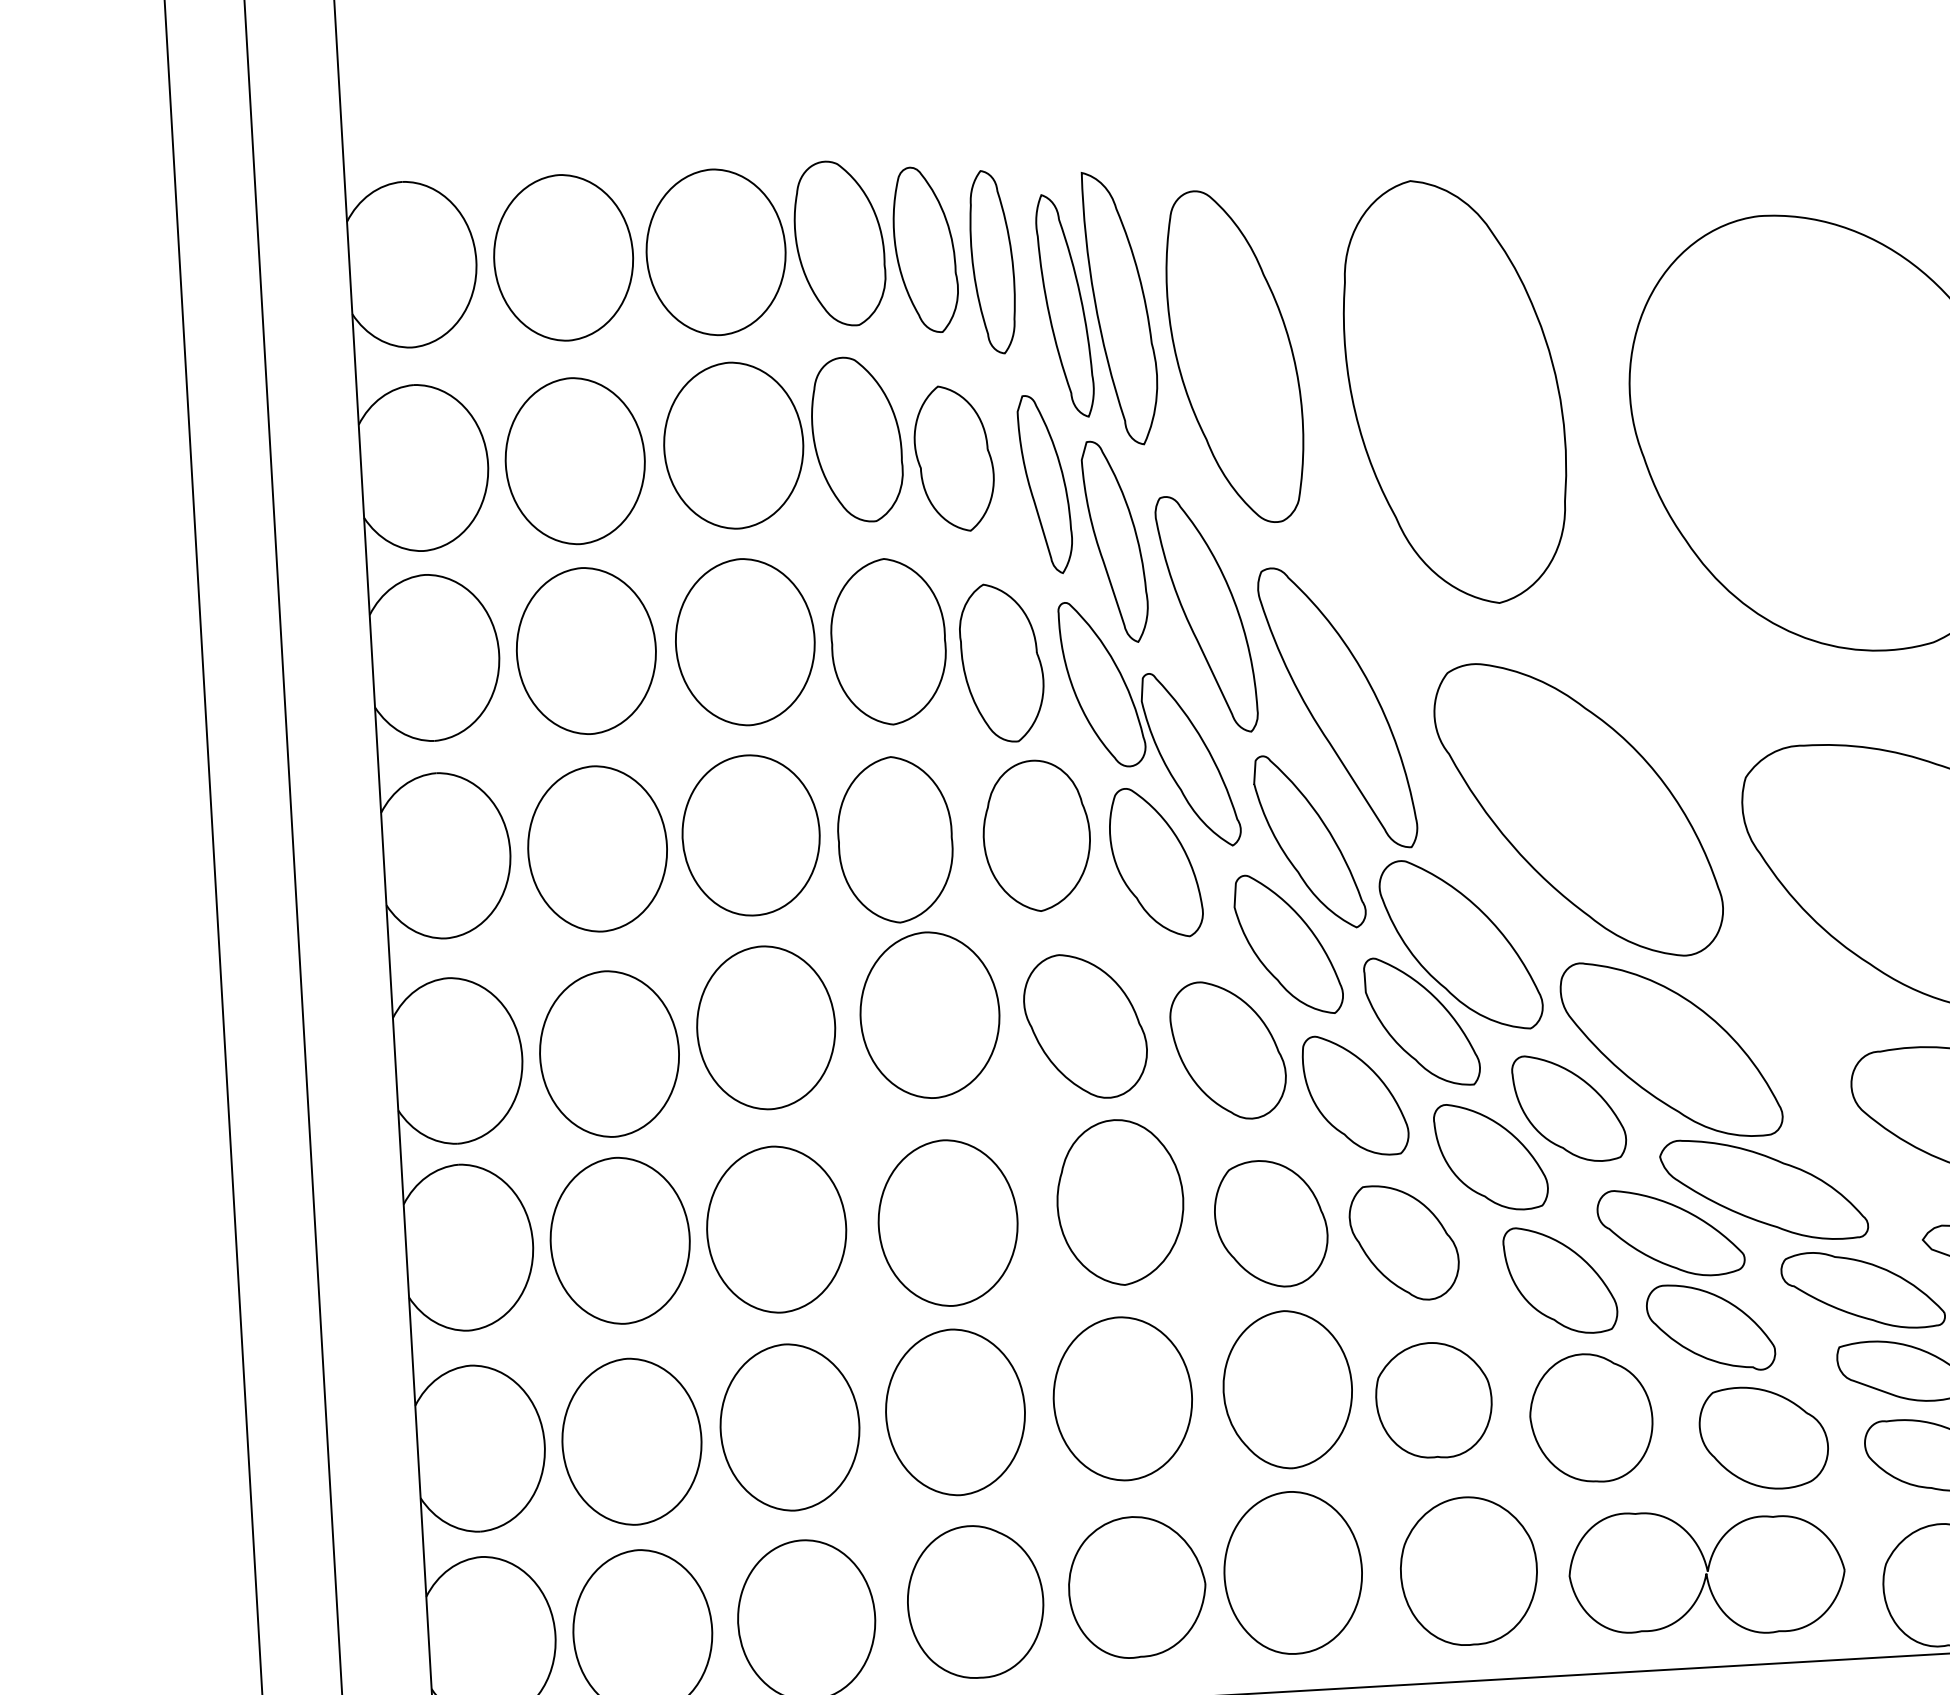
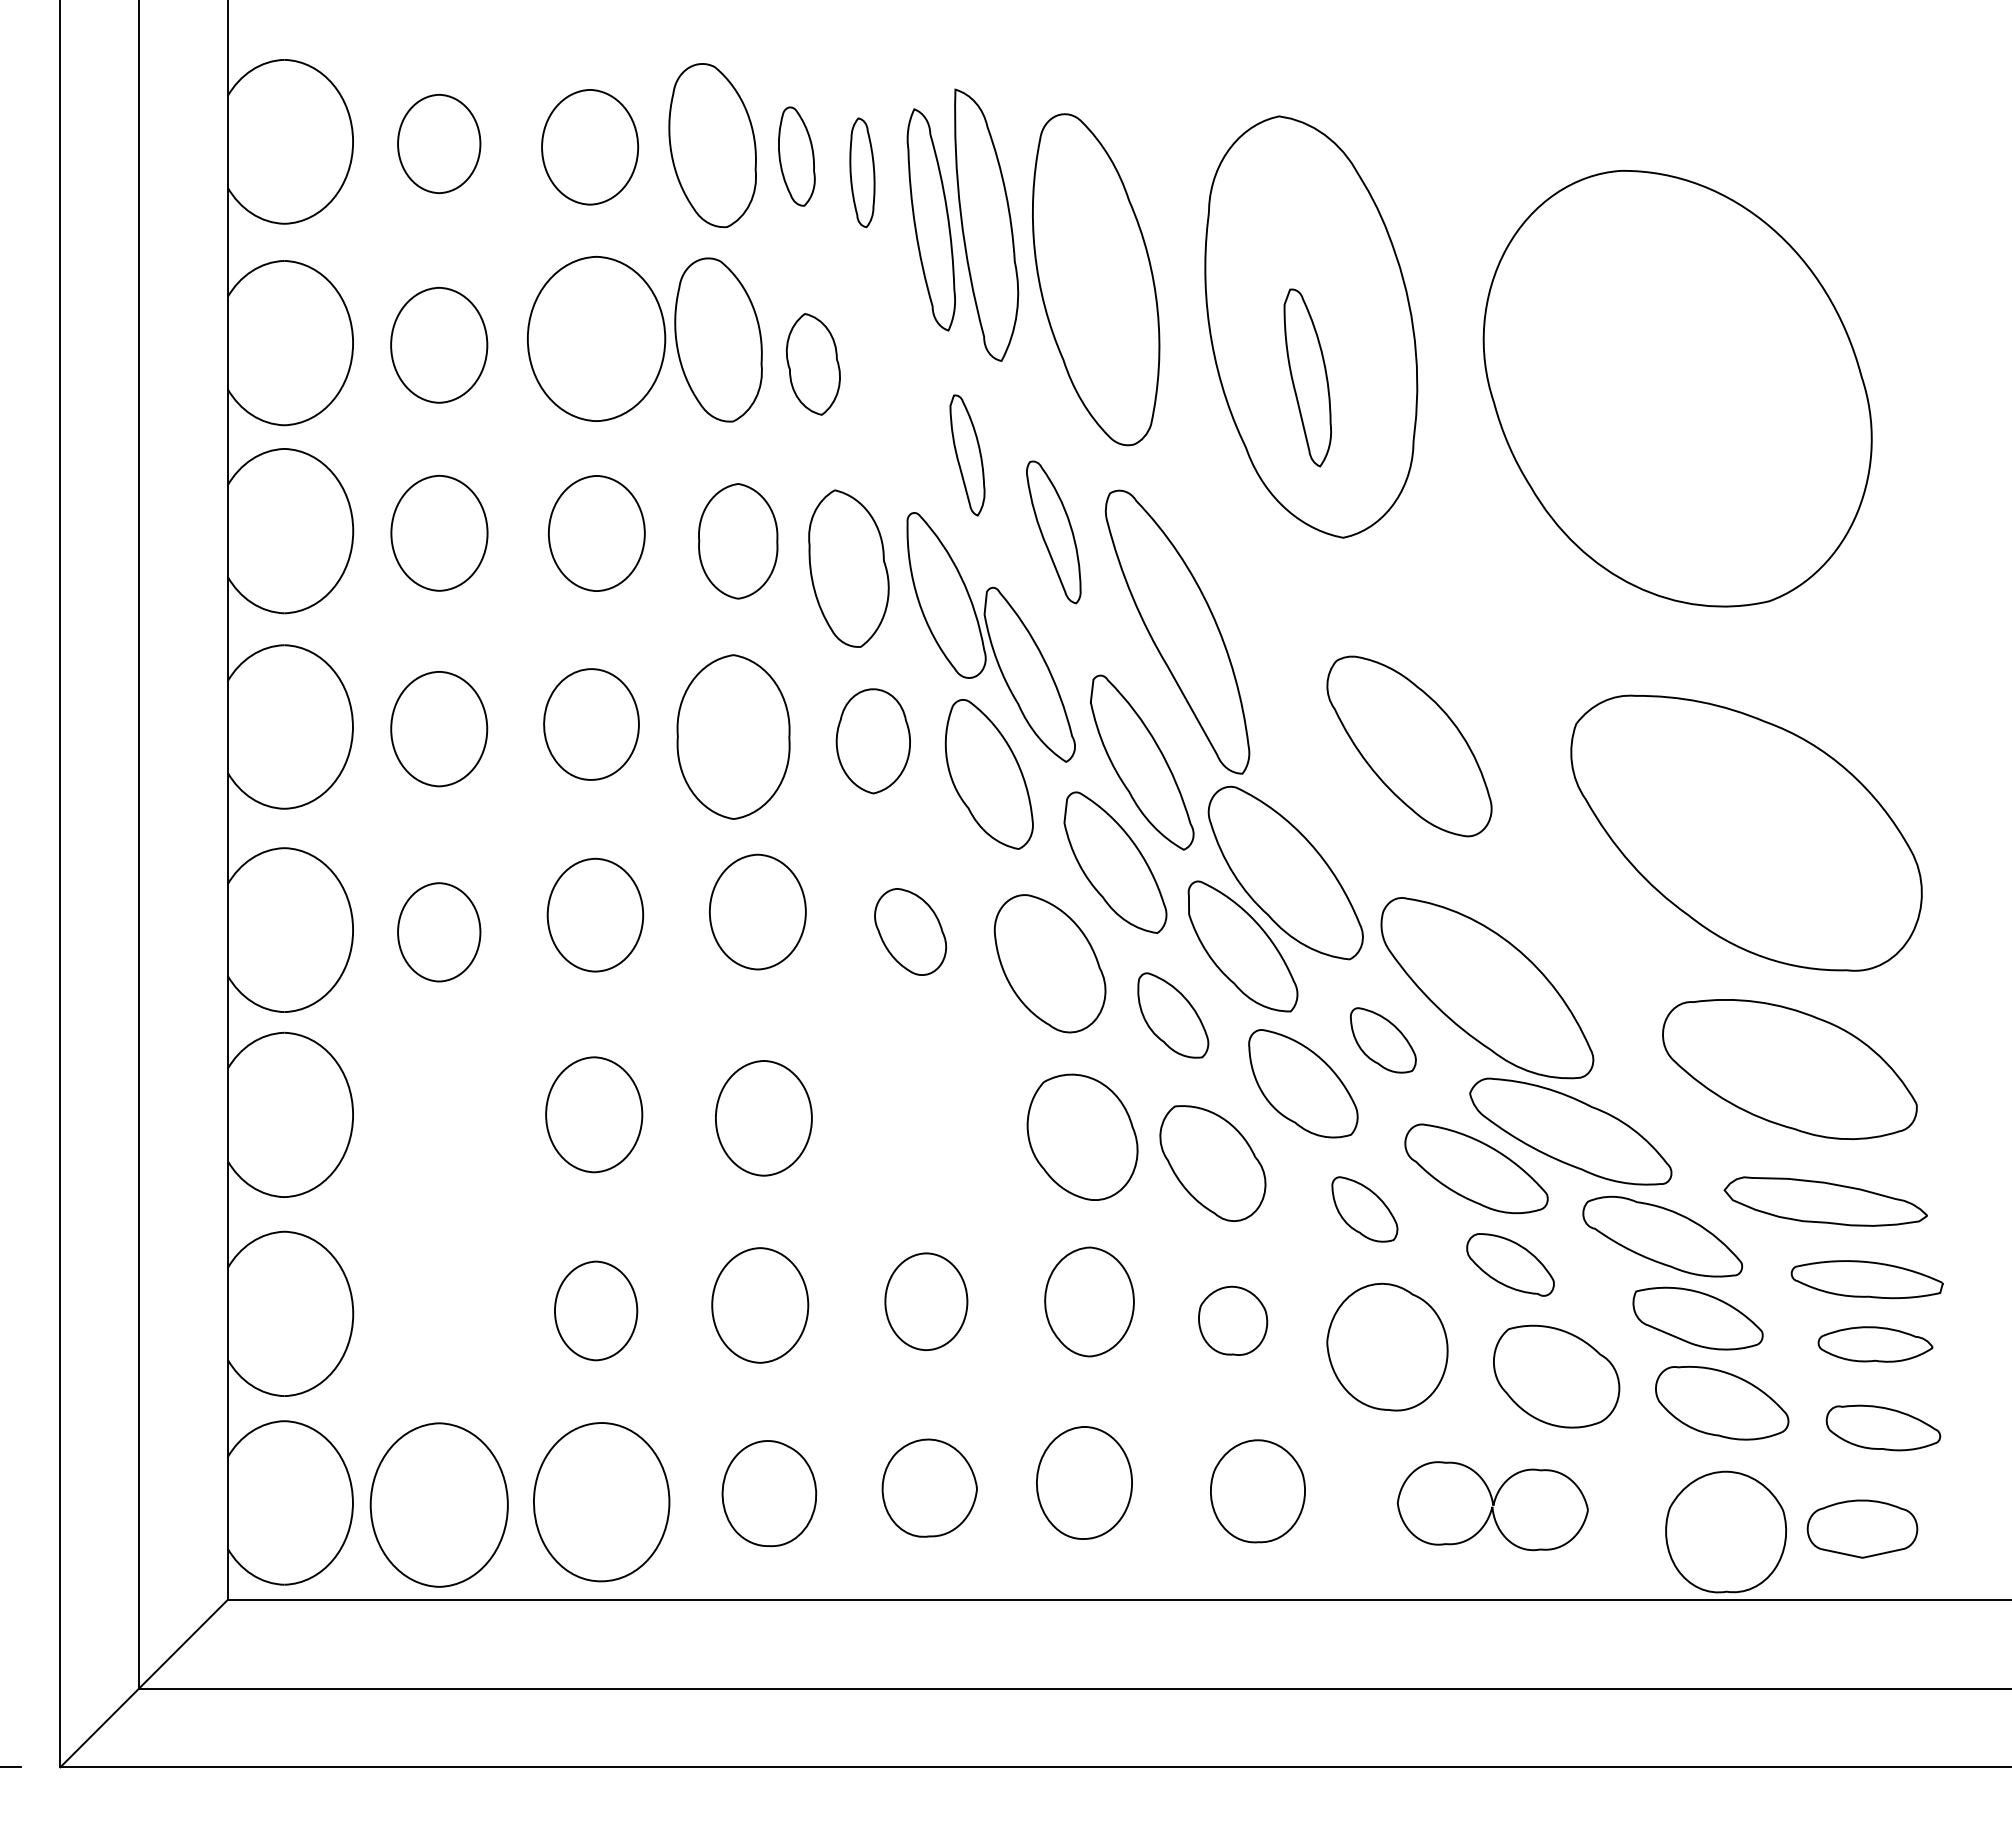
part: (925, 249) -> (796, 156), size x0.6
part: (715, 252) -> (589, 147), size x0.7
part: (562, 257) -> (438, 143), size x0.6
part: (992, 262) -> (862, 172), size x0.6
part: (954, 458) -> (813, 364), size x0.7
part: (574, 461) -> (438, 345), size x0.7
part: (1045, 484) -> (1307, 377), moved
part: (1115, 541) -> (967, 455), size x0.6
part: (1206, 614) -> (1053, 532), size x0.6
part: (888, 641) -> (738, 541), size x0.7
part: (745, 642) -> (596, 533), size x0.7
part: (586, 651) -> (439, 533), size x0.7
part: (1578, 809) -> (1409, 746), size x0.6
part: (751, 835) -> (591, 724), size x0.7
part: (1036, 836) -> (873, 741), size x0.7
part: (596, 848) -> (438, 728), size x0.7
part: (929, 1014) -> (757, 911), size x0.7
part: (1085, 1025) -> (910, 931), size x0.6
part: (766, 1027) -> (595, 914), size x0.7
part: (608, 1054) -> (438, 932), size x0.6
part: (1355, 1095) -> (1173, 1015), size x0.7
part: (1569, 1108) -> (1383, 1040), size x0.6
part: (1119, 1202) -> (934, 1107), removed
part: (947, 1223) -> (763, 1118), size x0.7
part: (775, 1229) -> (593, 1114), size x0.7
part: (619, 1241) -> (438, 1117), removed
part: (1560, 1280) -> (1364, 1209), size x0.6
part: (1710, 1327) -> (1510, 1264), size x0.7
part: (1287, 1389) -> (1089, 1301), size x0.7
part: (1123, 1398) -> (926, 1301), size x0.6
part: (1433, 1400) -> (1232, 1320), size x0.6
part: (954, 1412) -> (759, 1305), size x0.7
part: (789, 1427) -> (595, 1310), size x0.6
part: (632, 1442) -> (439, 1316), removed
part: (1468, 1571) -> (1257, 1491), size x0.7
part: (1706, 1571) -> (1492, 1505), size x0.7
part: (1293, 1572) -> (1084, 1482), size x0.7
part: (1136, 1586) -> (929, 1487), size x0.7
part: (975, 1601) -> (769, 1493), size x0.7

